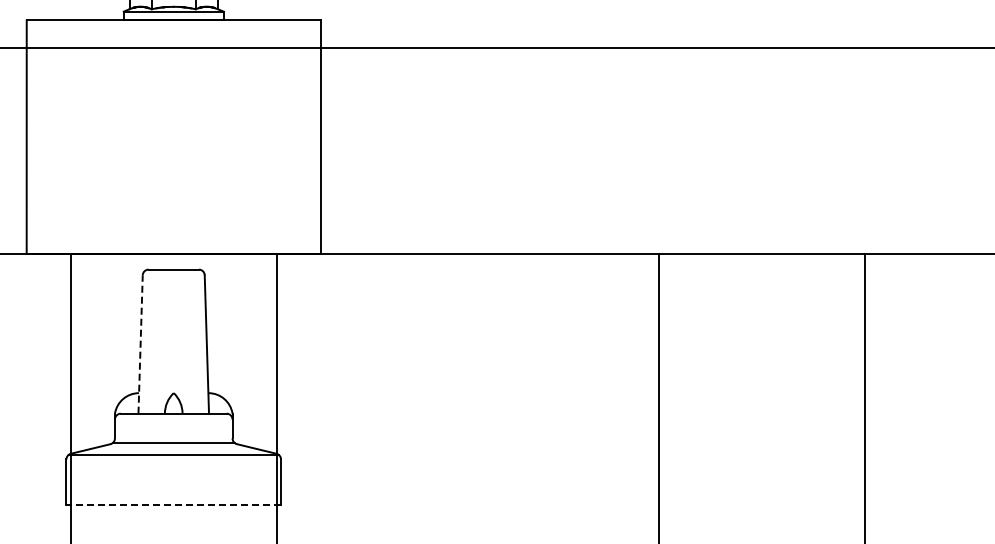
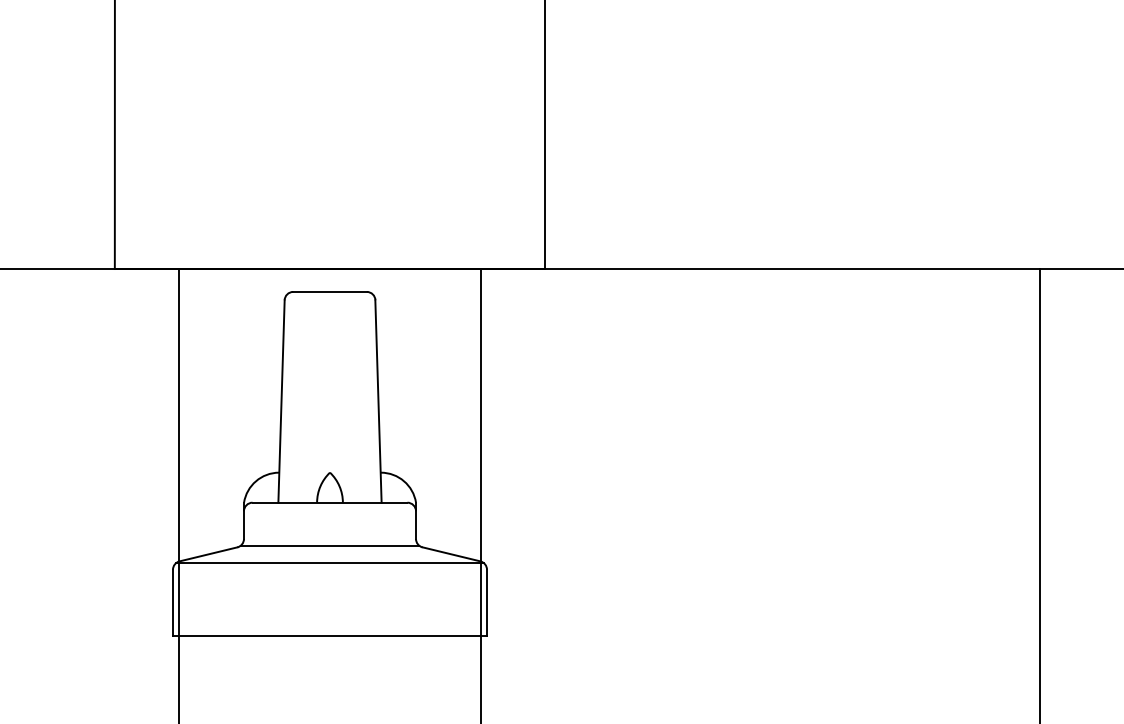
line: (140, 344) -> (281, 401), dashed -> solid
line: (173, 504) -> (329, 635), dashed -> solid

